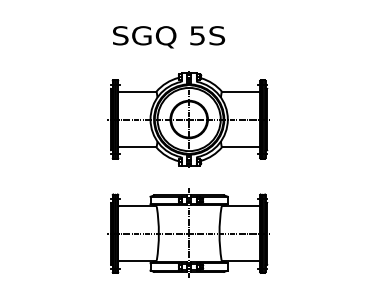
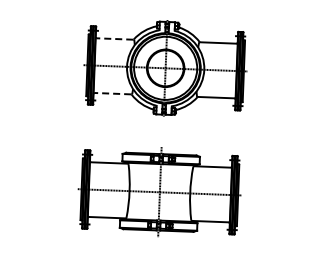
line: (137, 92) -> (115, 39), solid -> dashed
line: (137, 146) -> (112, 93), solid -> dashed
part: (188, 232) -> (159, 191), moved

